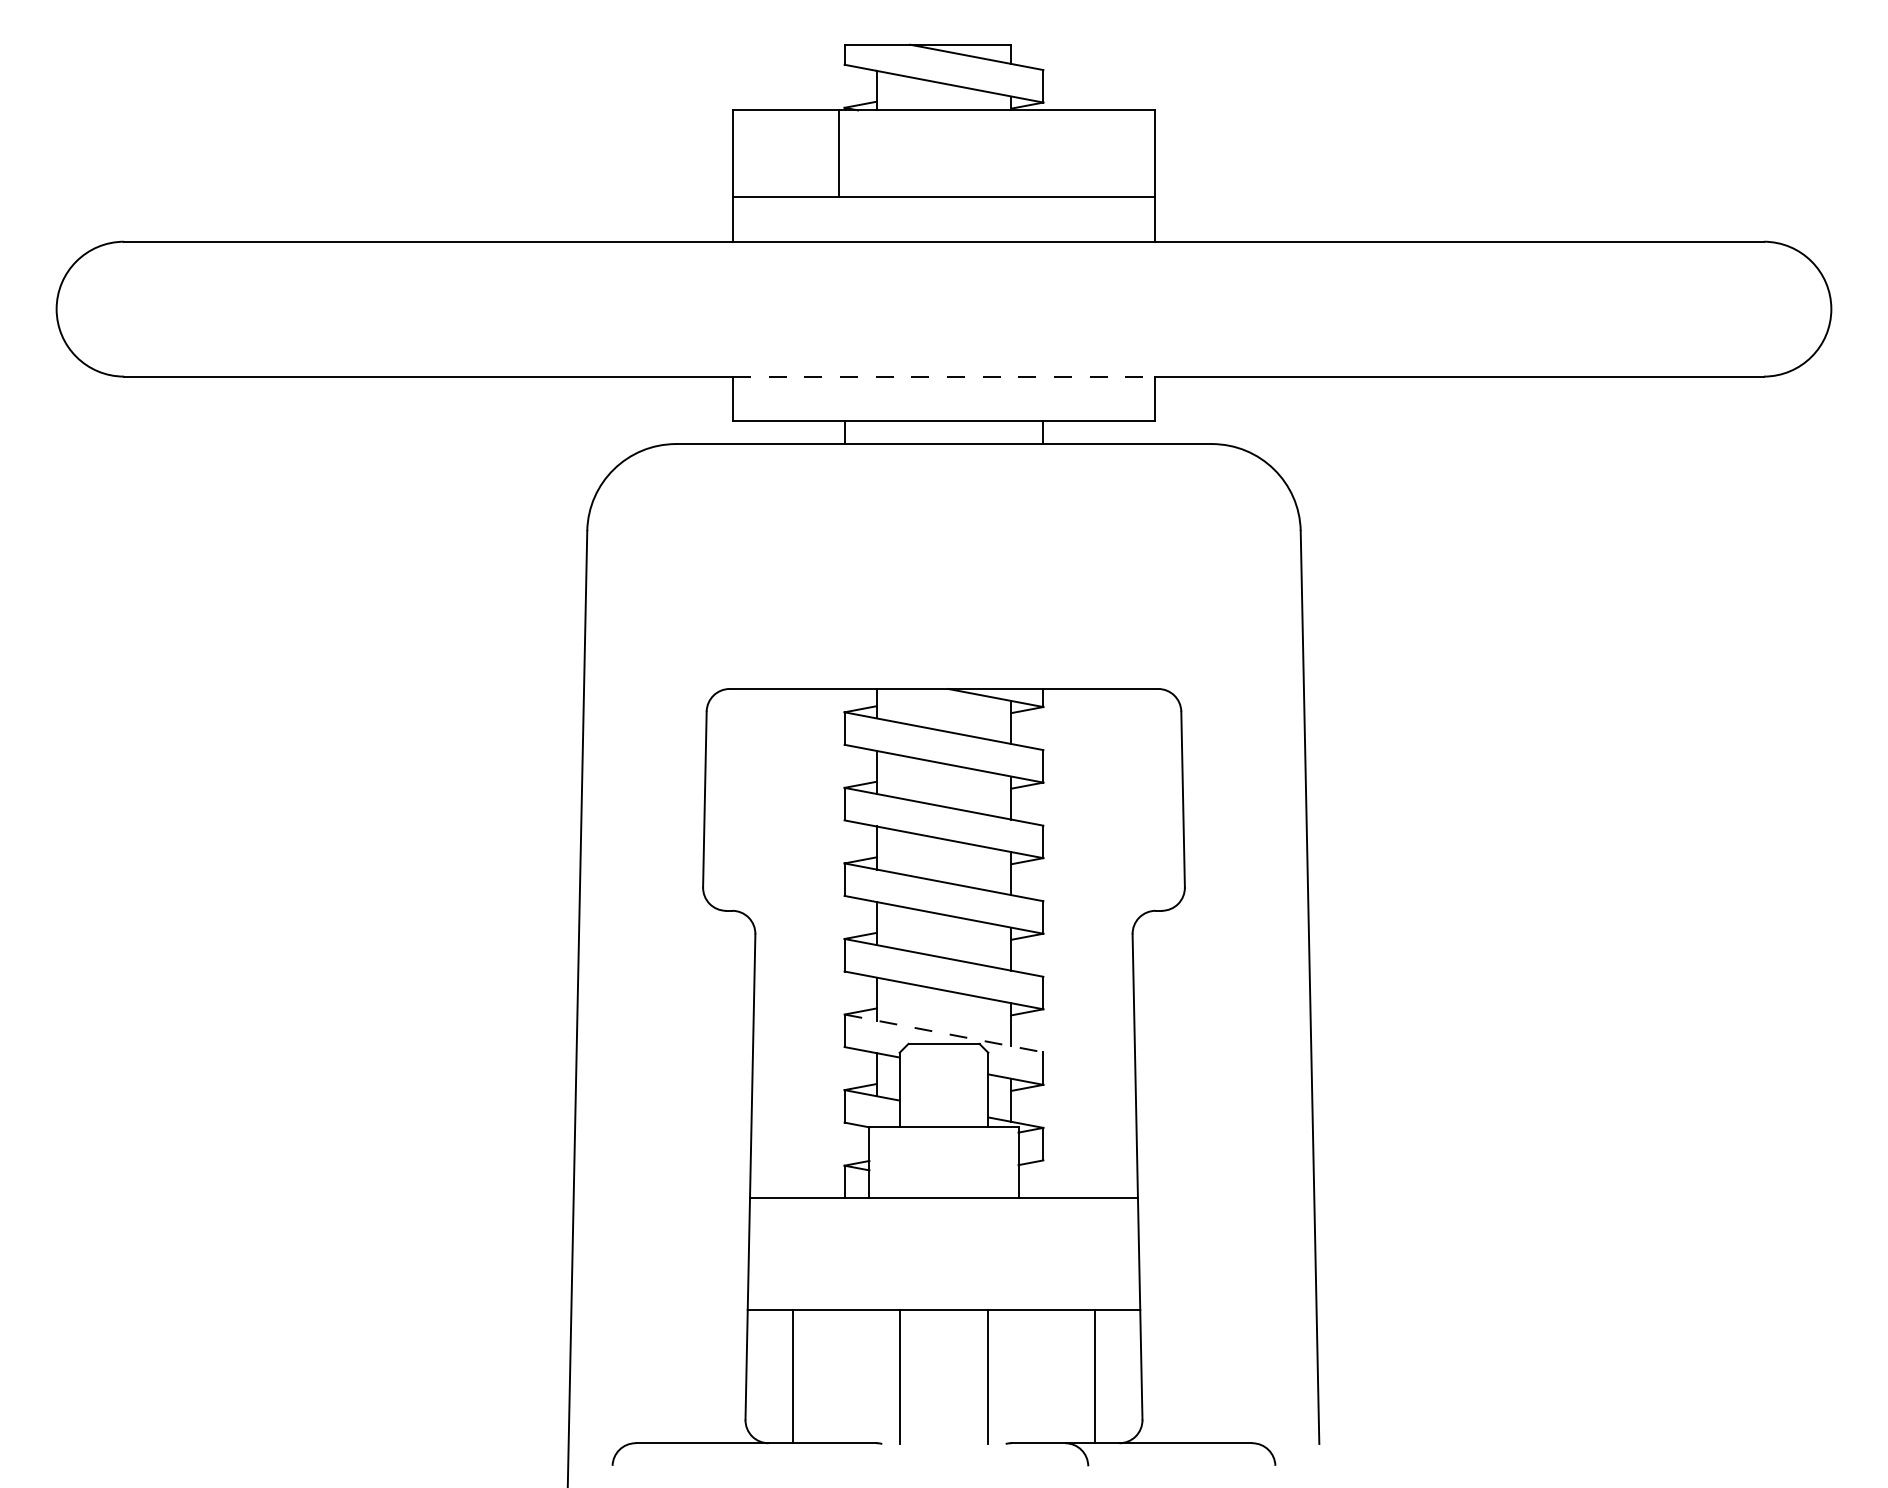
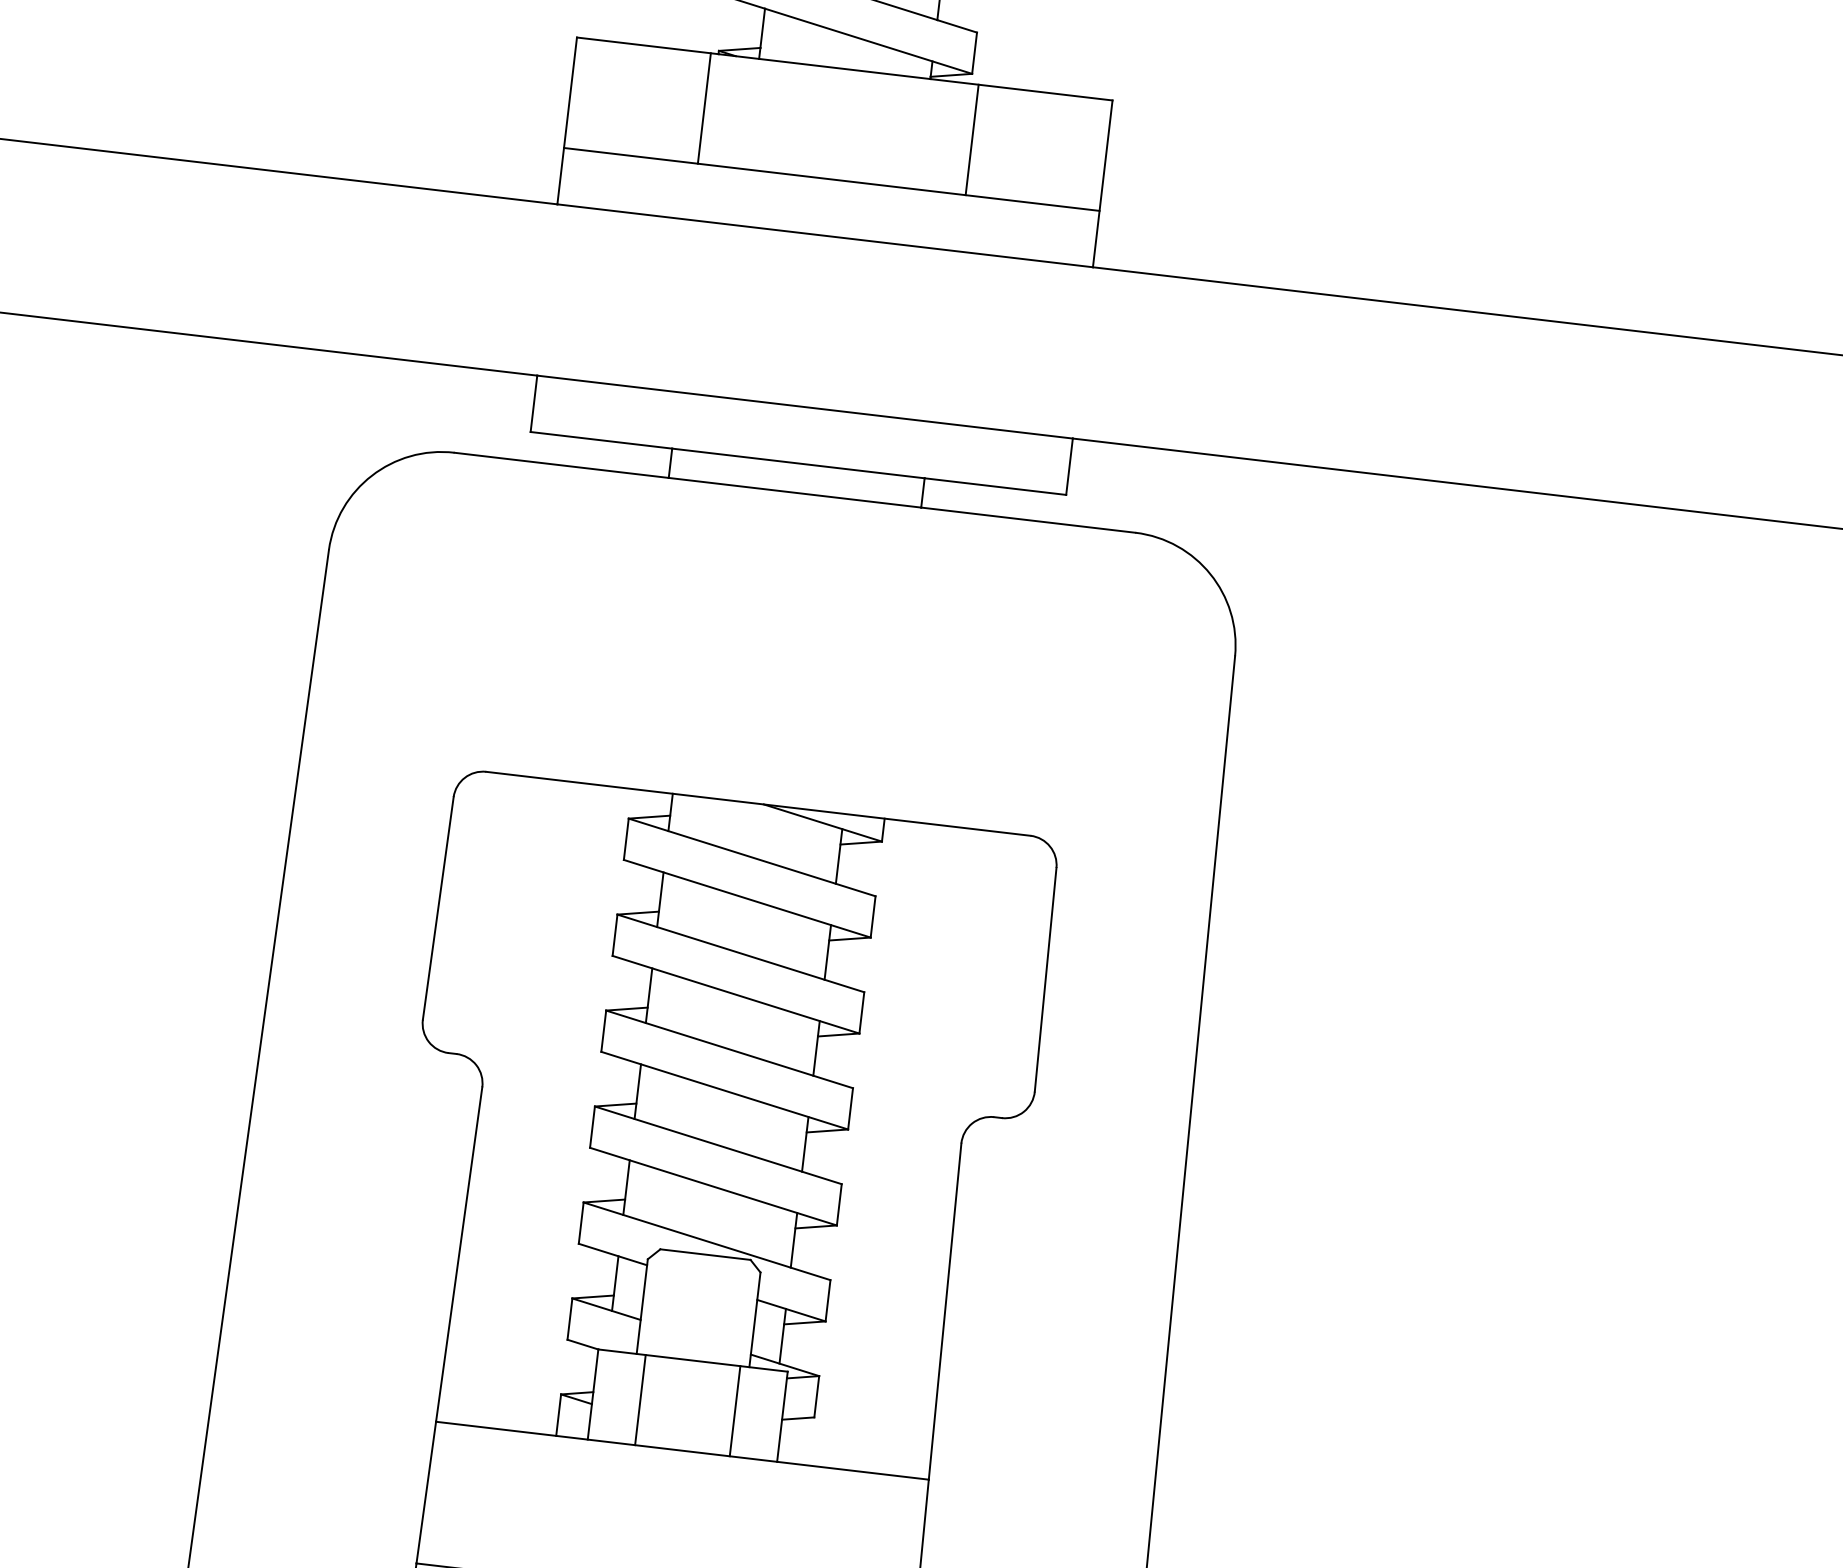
line: (1049, 153) -> (972, 139), added
line: (944, 376) -> (805, 407), dashed -> solid
line: (944, 1033) -> (707, 1241), dashed -> solid
line: (906, 1162) -> (640, 1399), added
line: (981, 1162) -> (735, 1410), added

